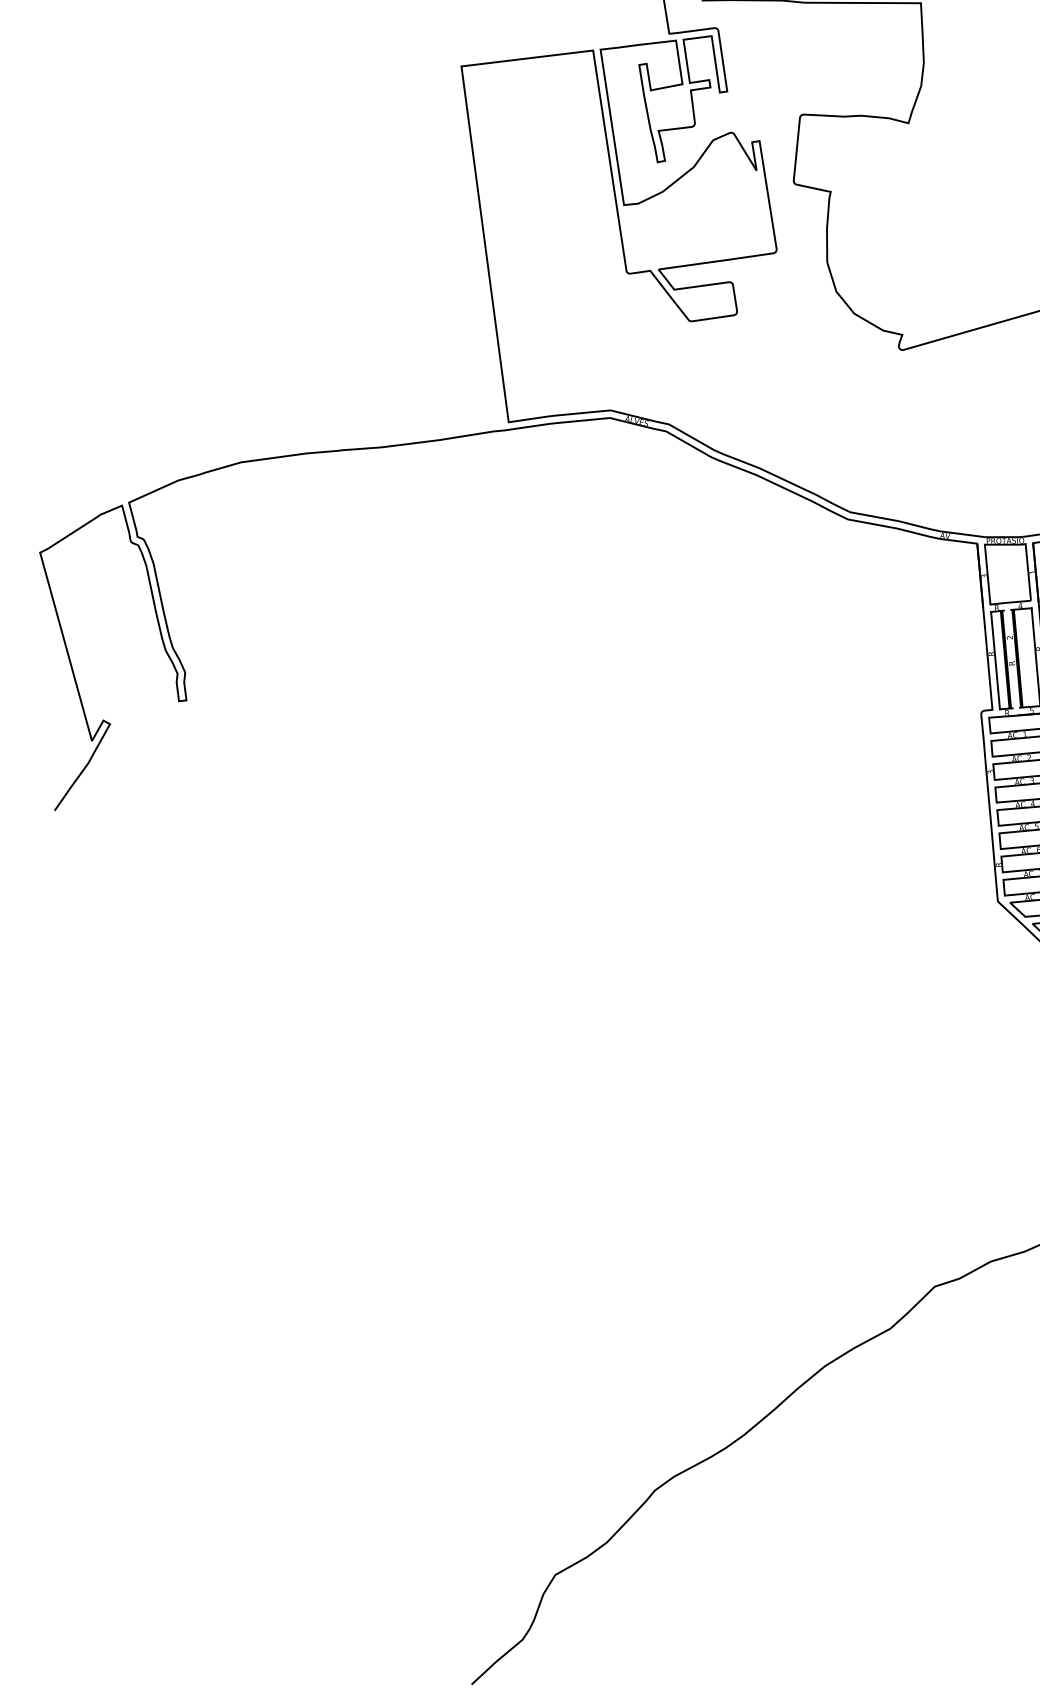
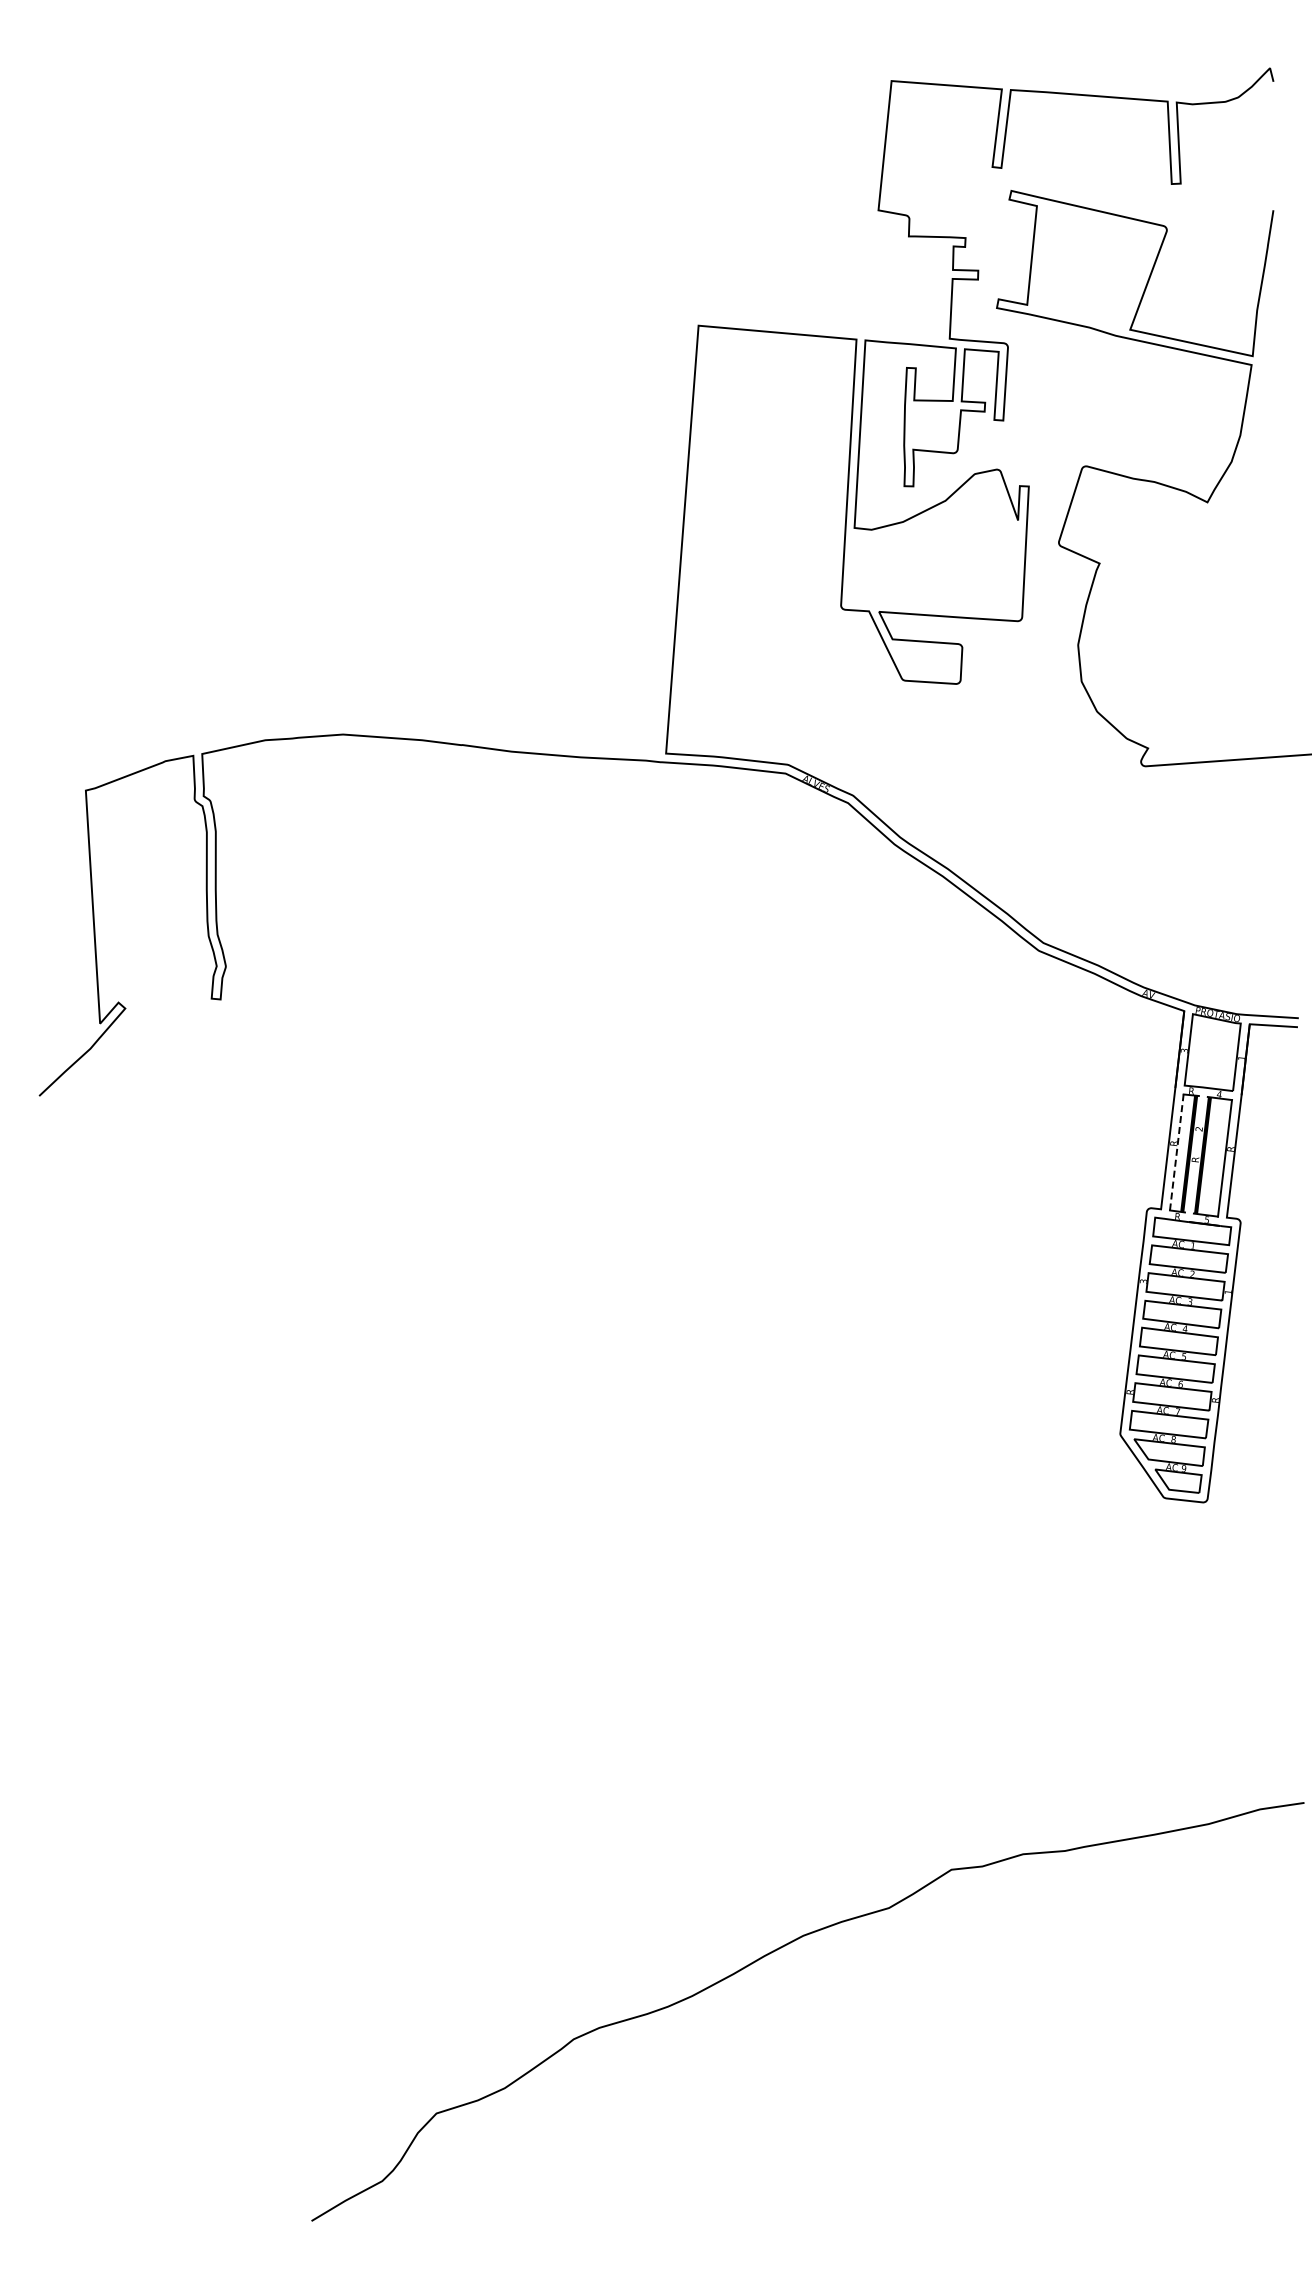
line: (995, 659) -> (1176, 1151), solid -> dashed

